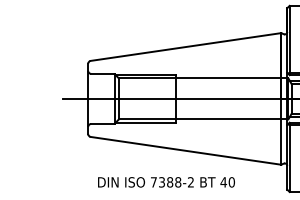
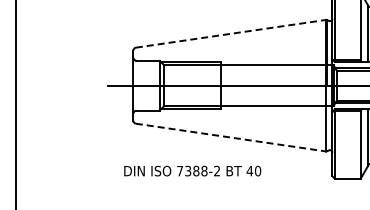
line: (186, 46) -> (231, 33), solid -> dashed
line: (186, 150) -> (231, 137), solid -> dashed
text: (166, 181) -> (192, 170), moved

